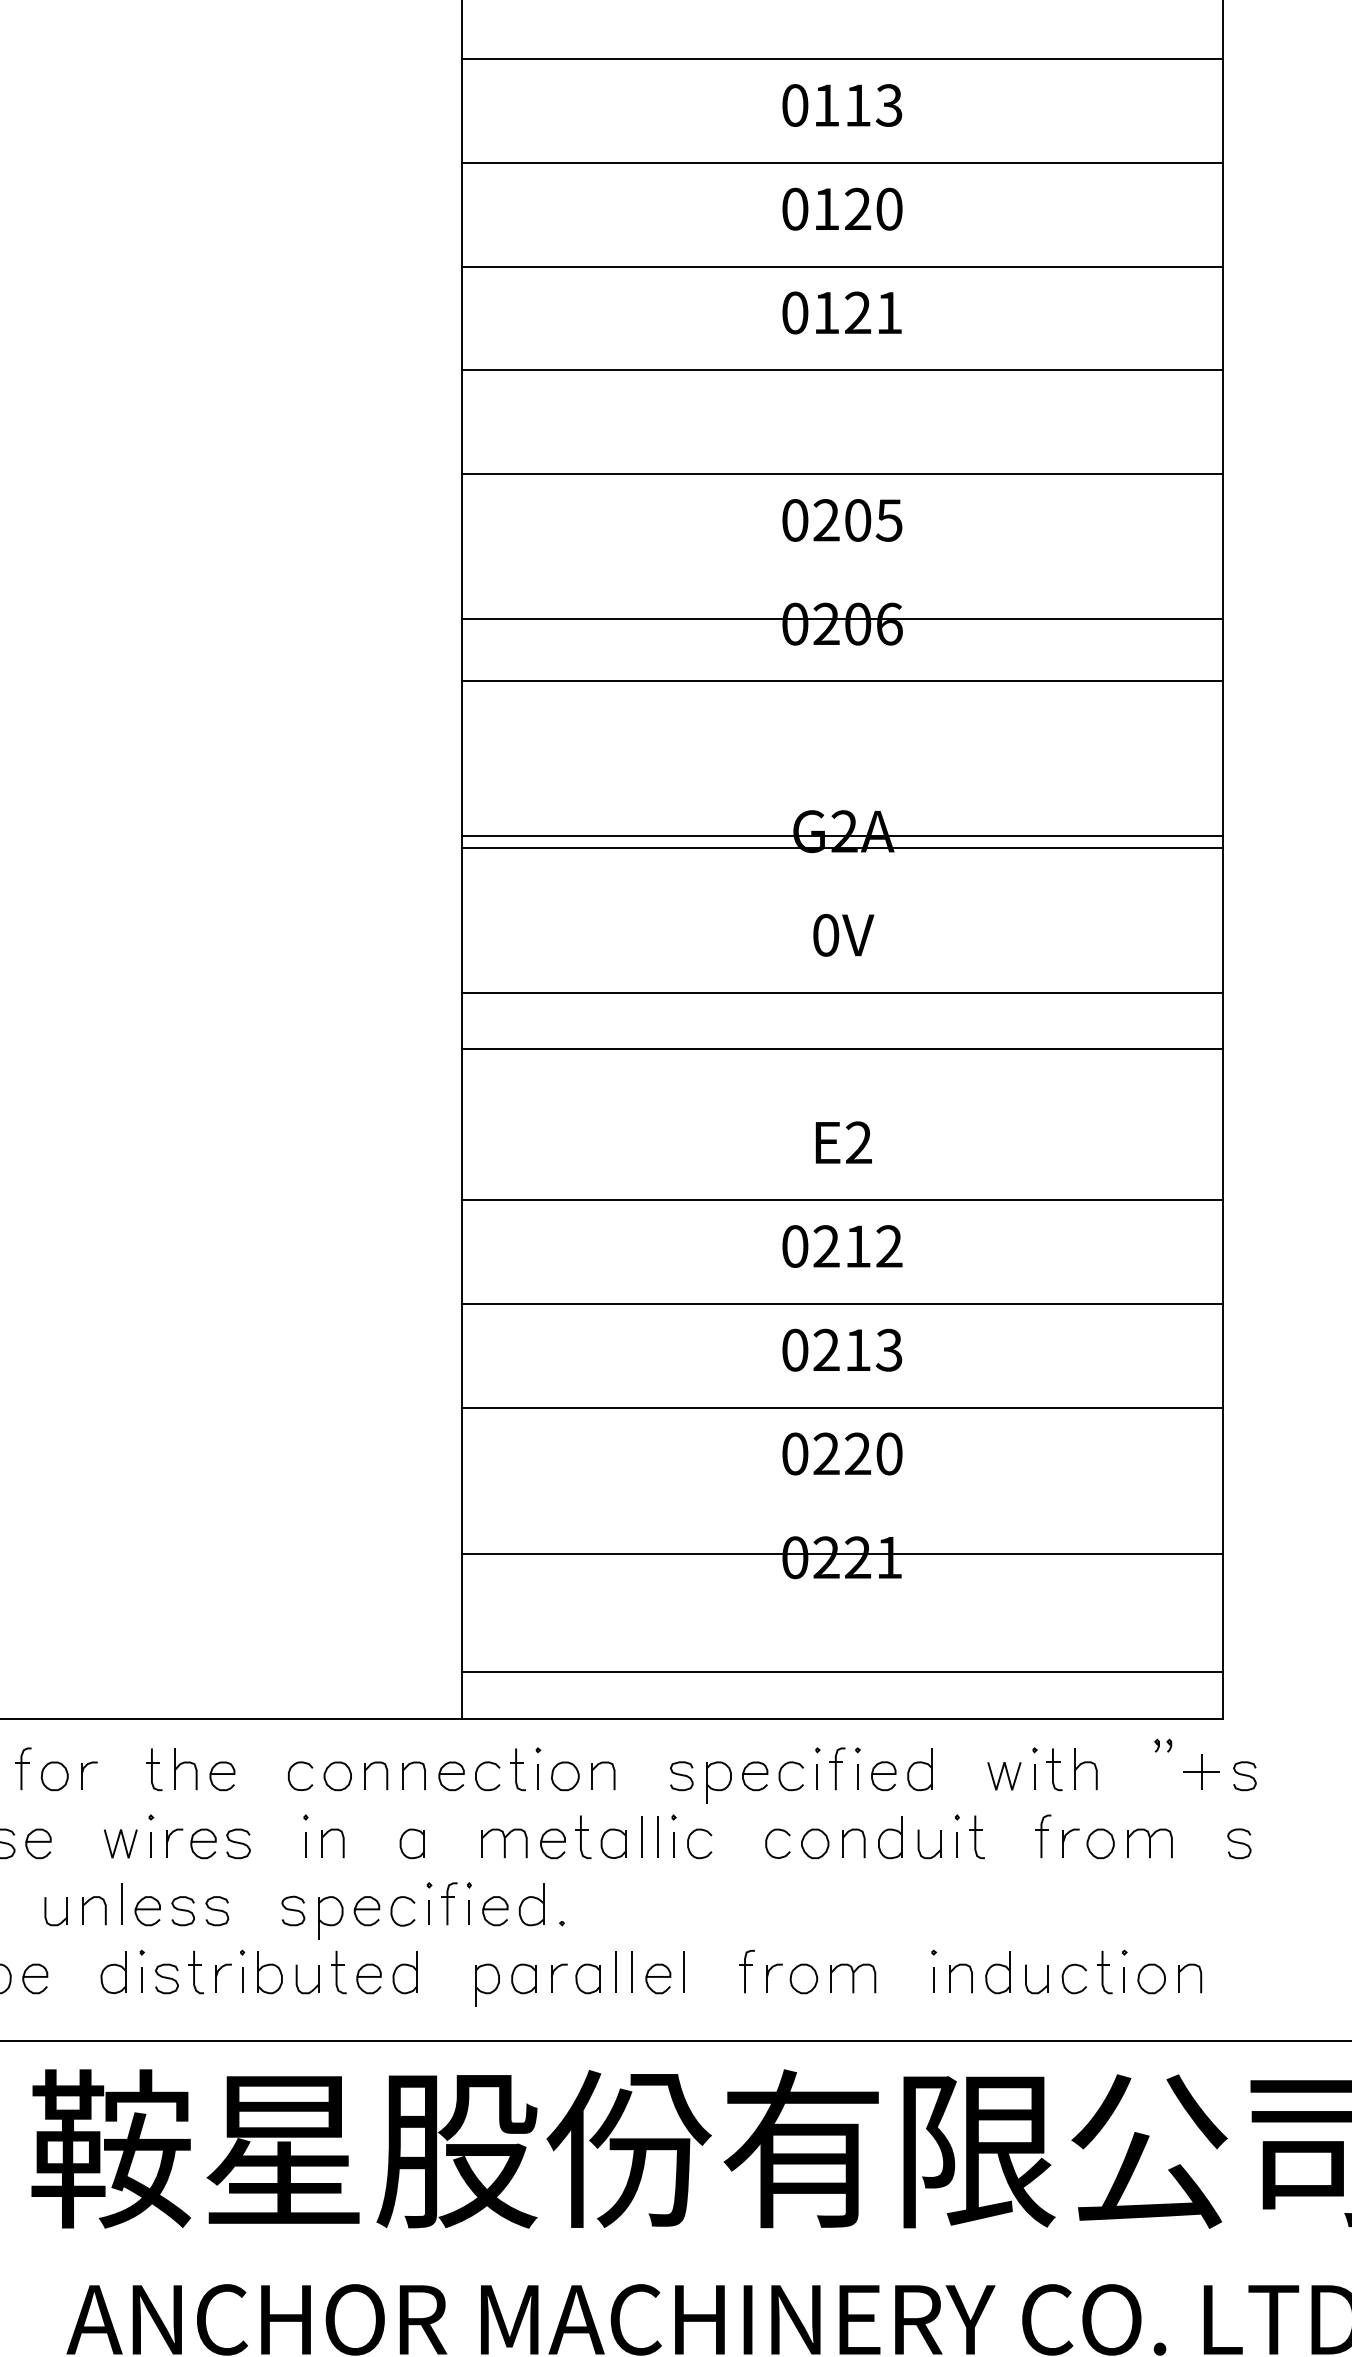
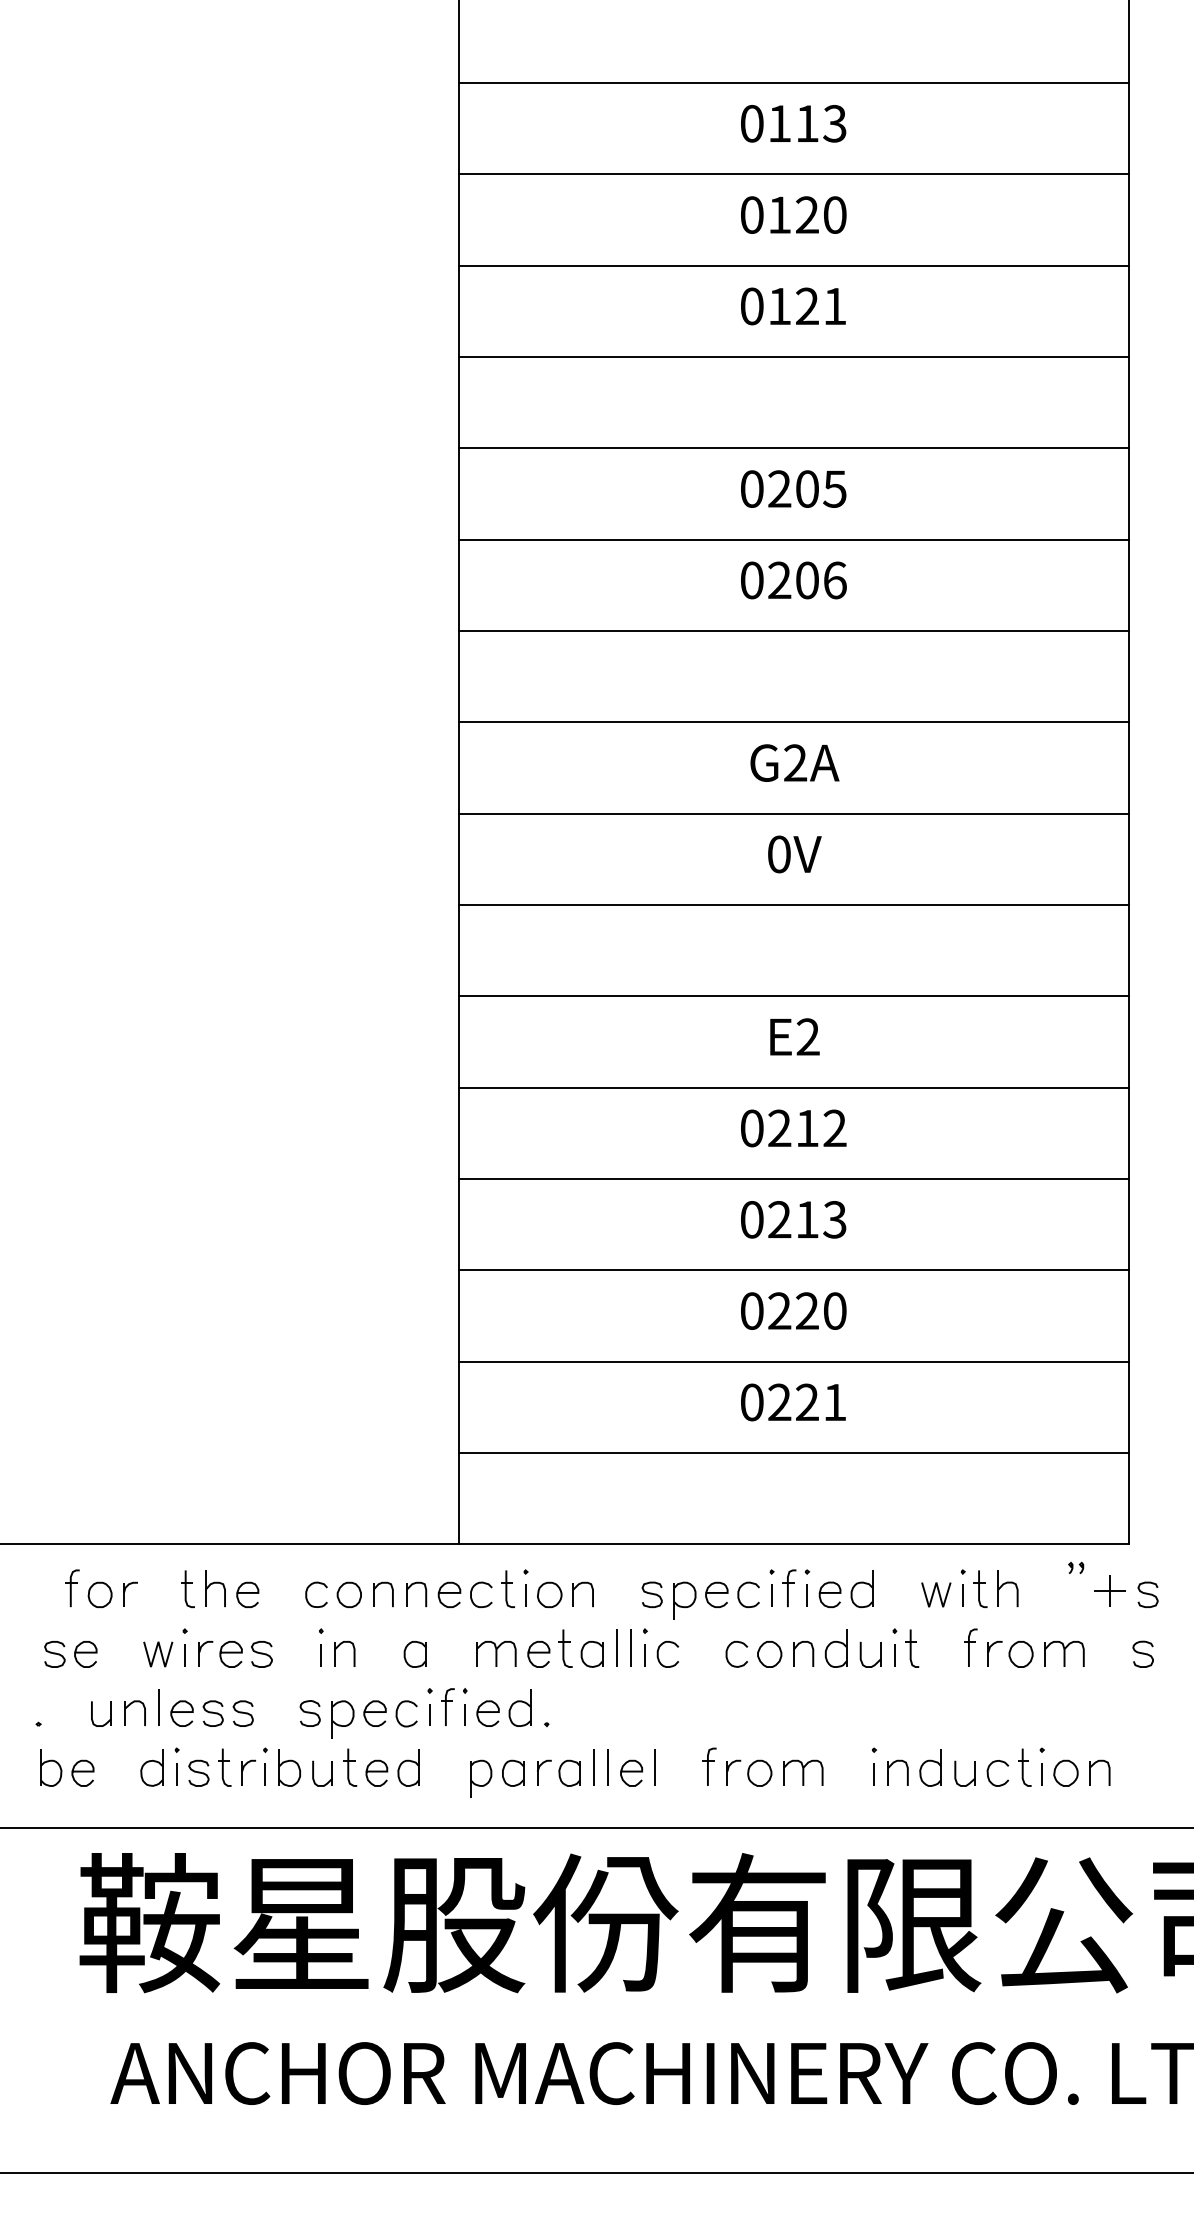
line: (842, 618) -> (793, 539), moved
line: (842, 835) -> (793, 813), moved
line: (842, 847) -> (793, 722), moved
line: (842, 1048) -> (793, 996), moved
line: (842, 1554) -> (793, 1361), moved
line: (842, 1671) -> (793, 1452), moved

